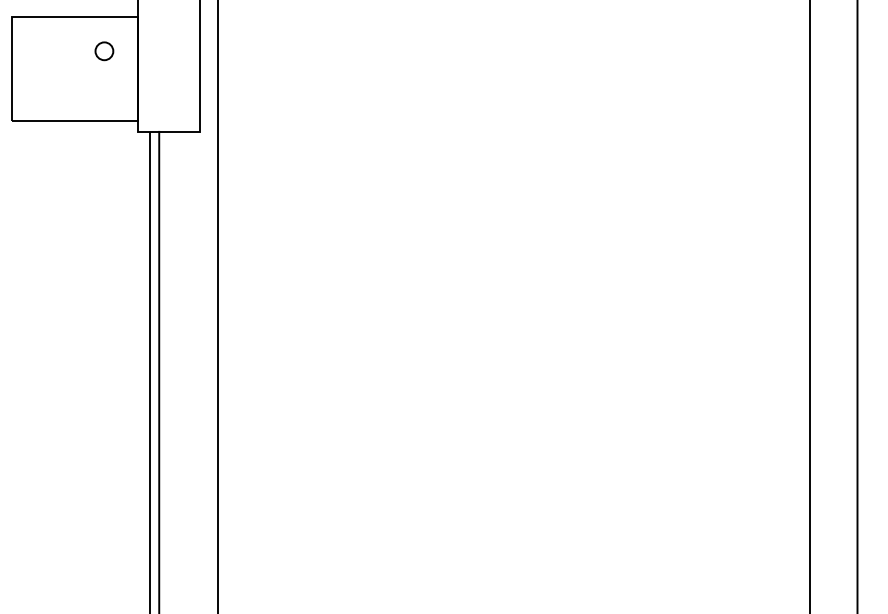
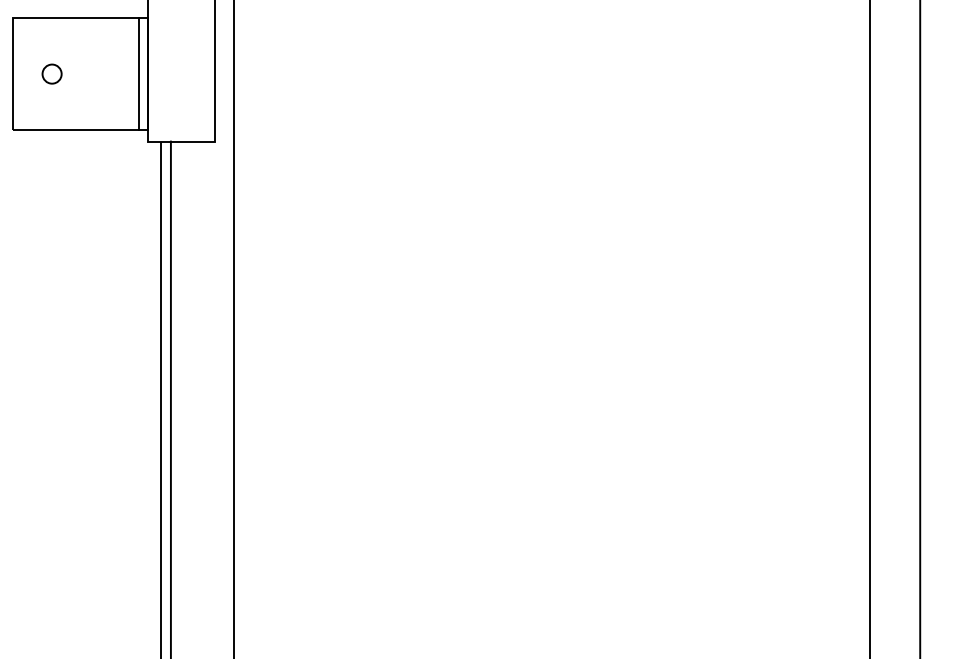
circle: (103, 50) -> (51, 73), moved
line: (129, 68) -> (138, 73), added

